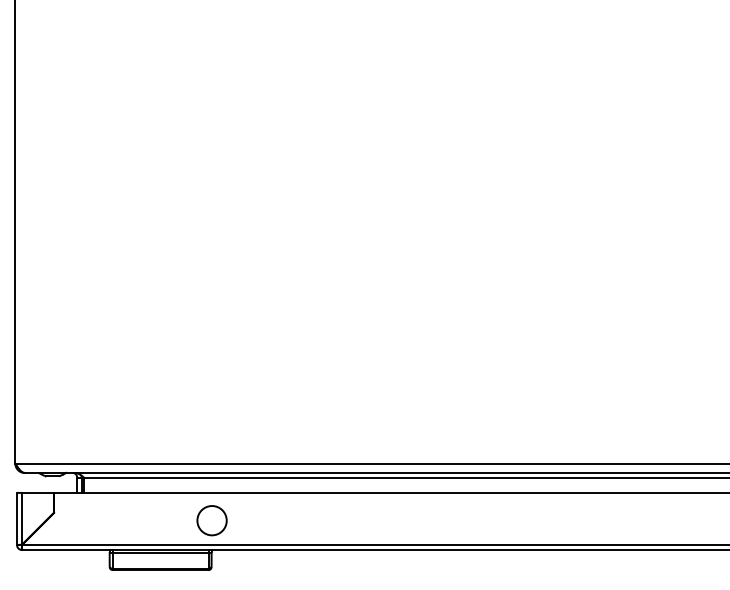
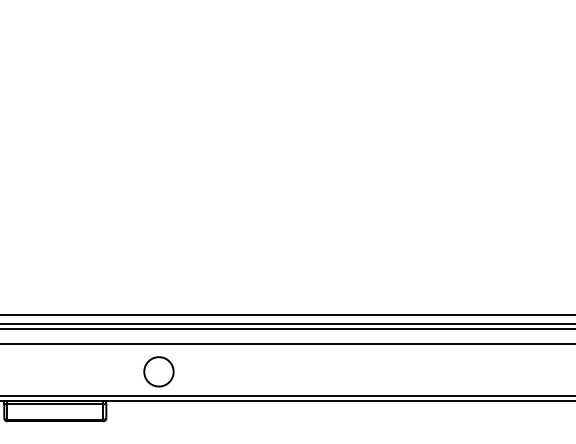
circle: (211, 520) -> (158, 371), moved

